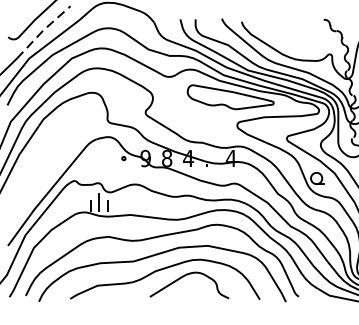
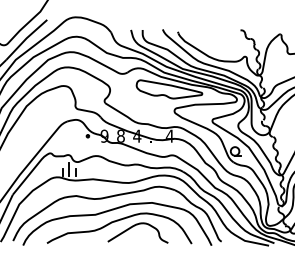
line: (43, 30) -> (26, 38), dashed -> solid

